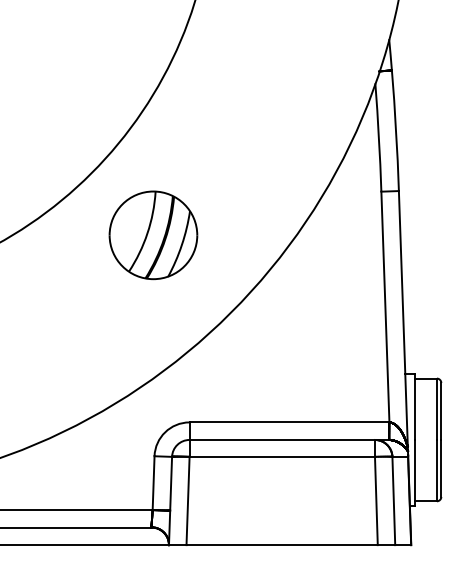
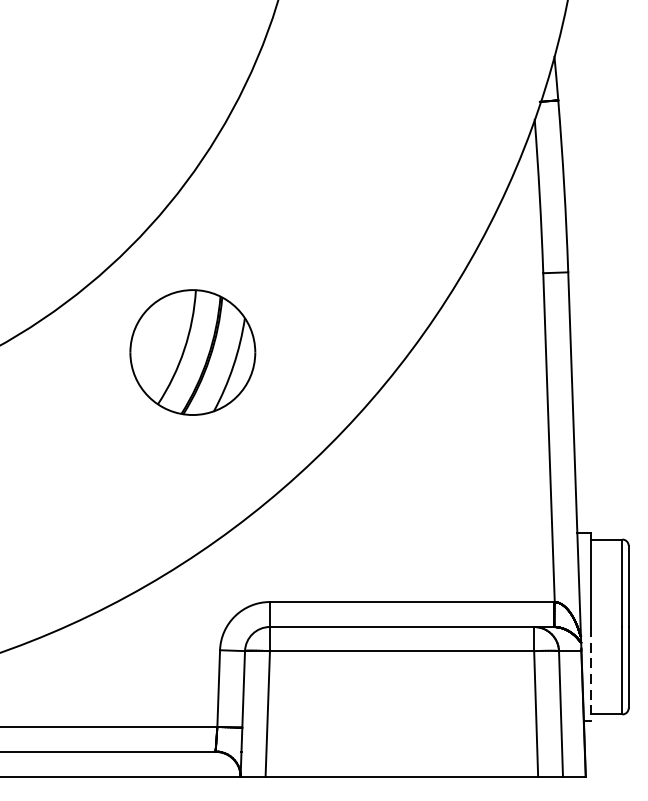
part: (153, 235) -> (192, 352), moved
line: (415, 472) -> (591, 673), solid -> dashed

